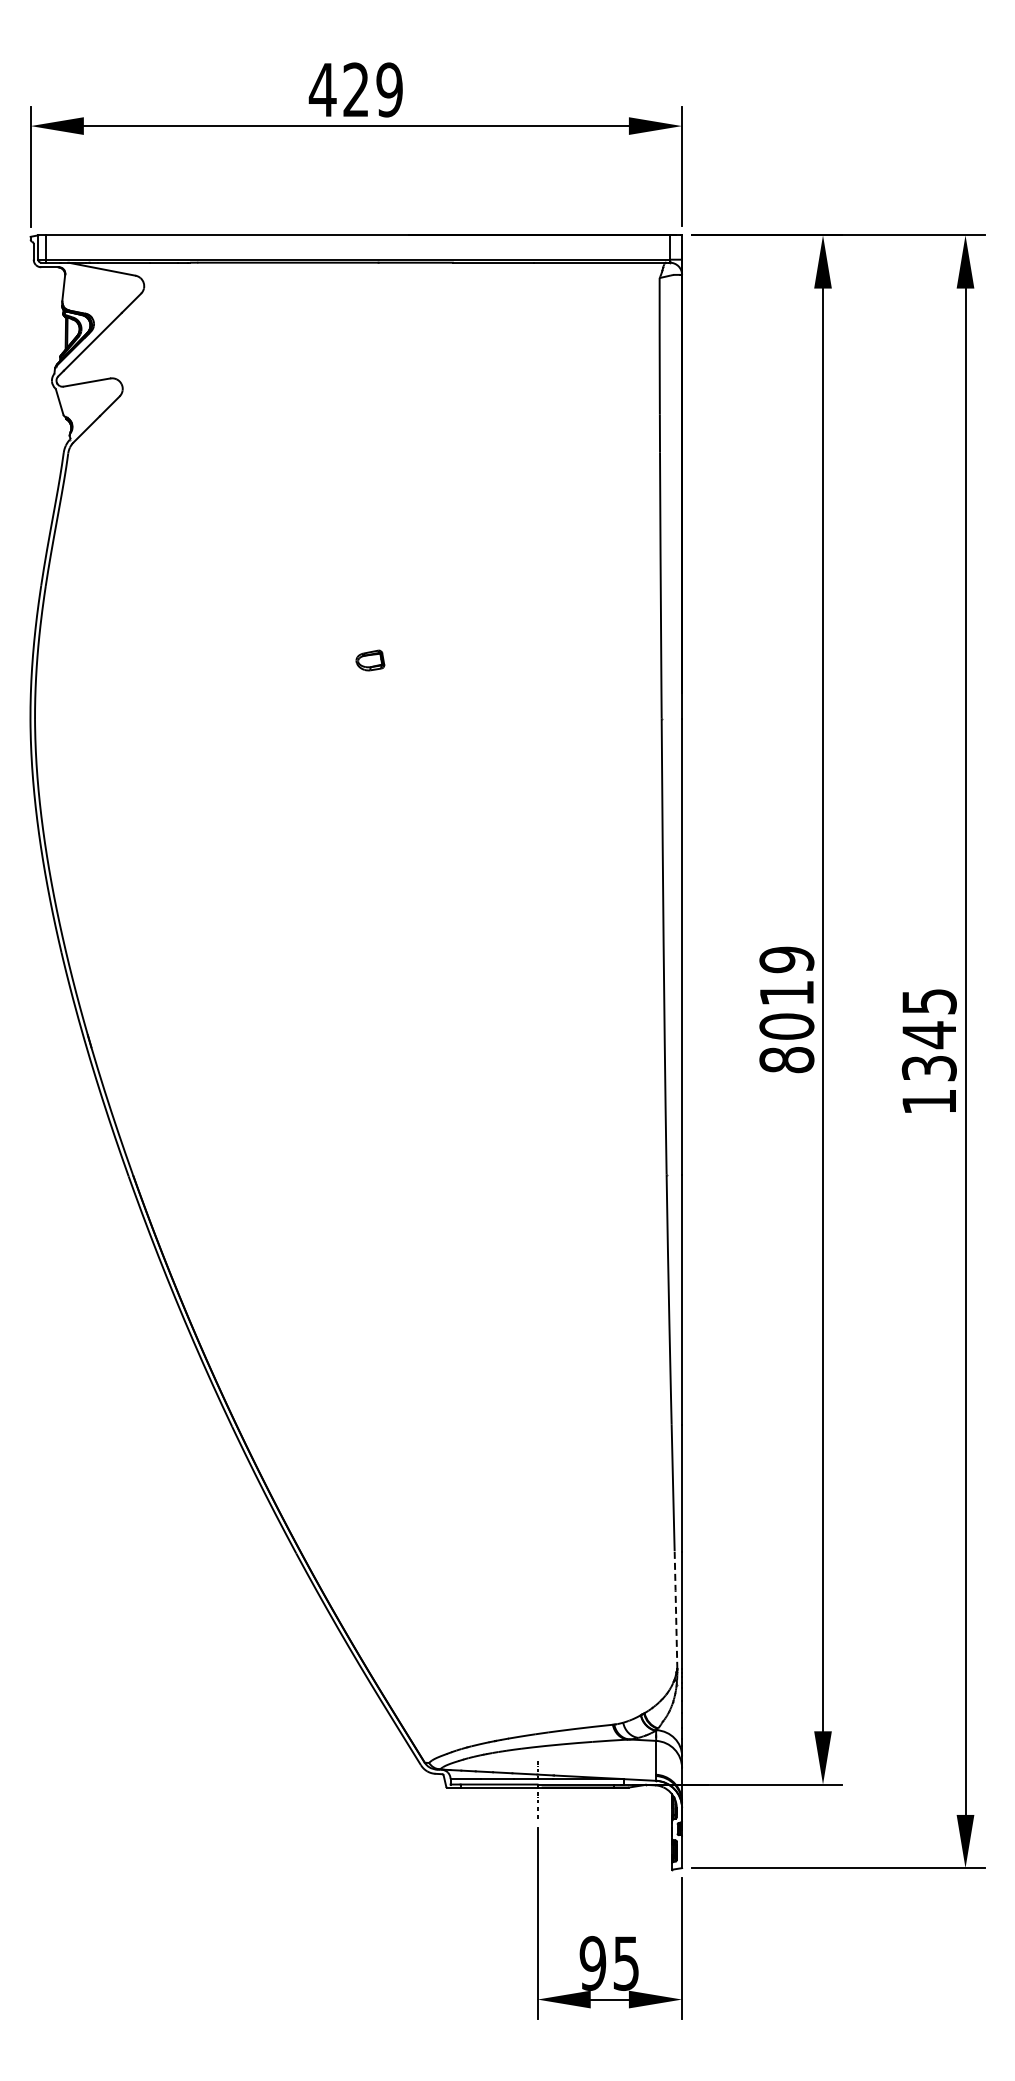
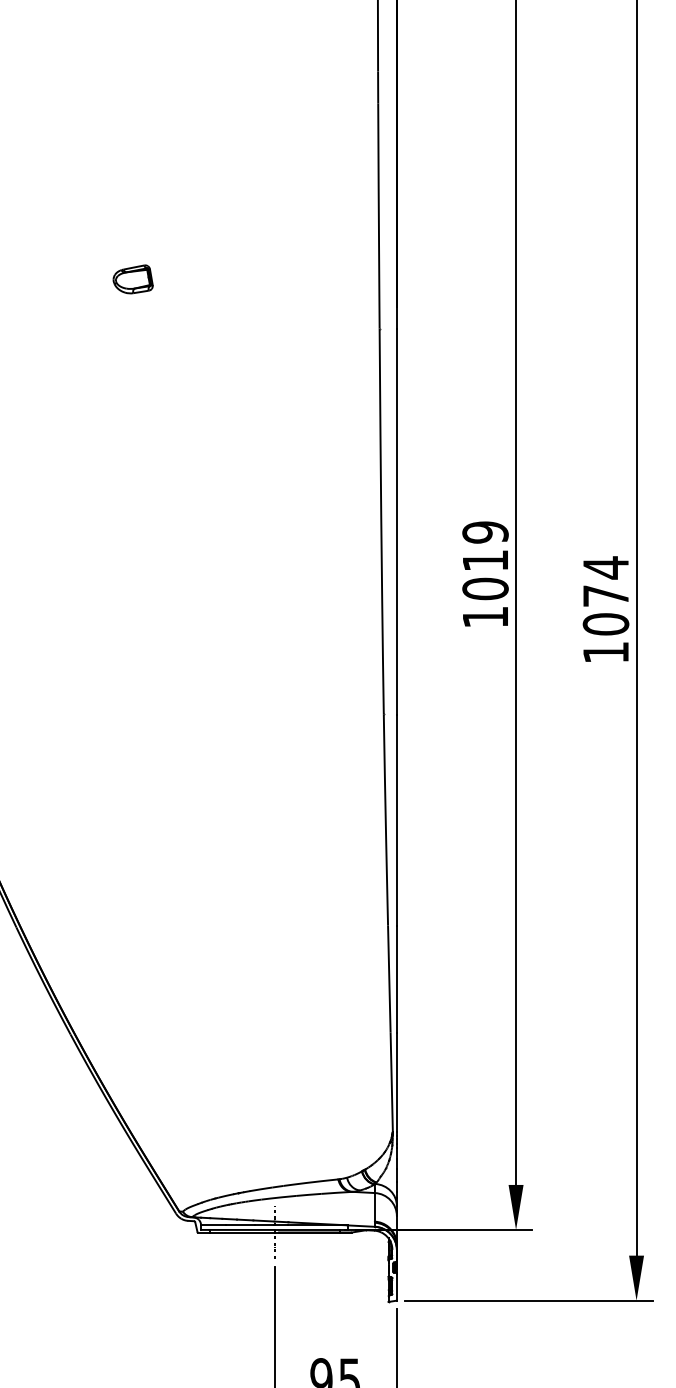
part: (370, 660) -> (133, 279), size x1.67
text: (928, 1034) -> (605, 595), 1345 -> 1074
text: (786, 1060) -> (485, 617), 8019 -> 1019
line: (675, 1609) -> (391, 1081), dashed -> solid

